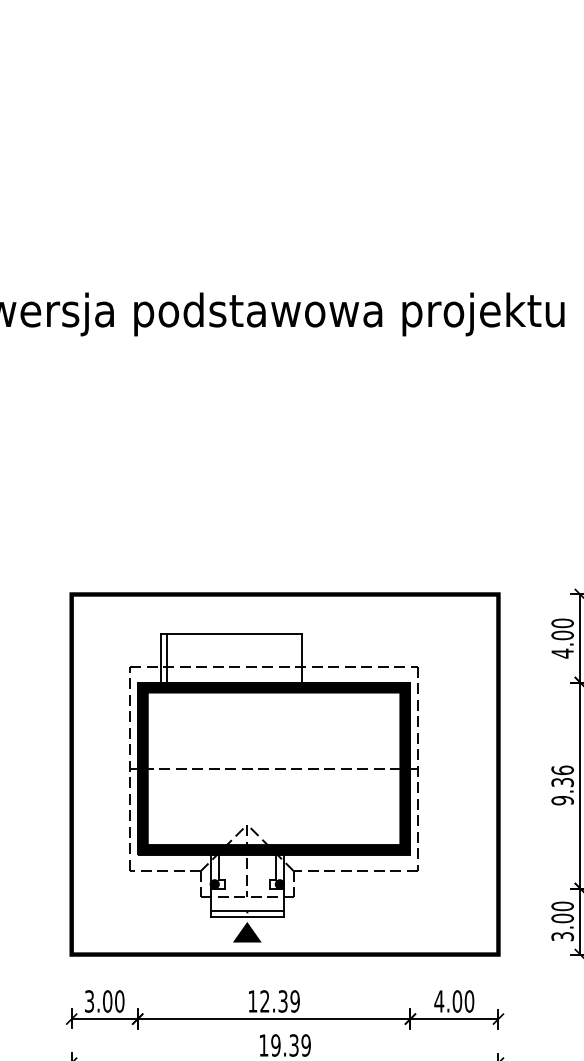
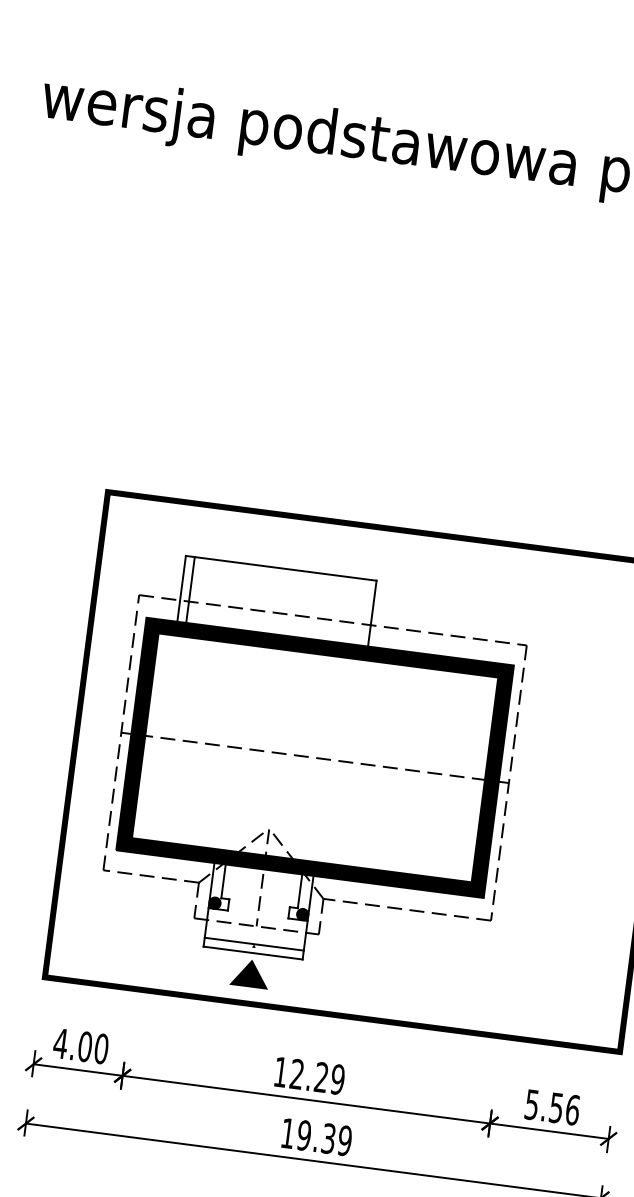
part: (273, 787) -> (311, 782), moved
text: (89, 1001) -> (60, 1043), 3.00 -> 4.00
text: (282, 1001) -> (320, 1077), 12.39 -> 12.29
text: (454, 1001) -> (552, 1107), 4.00 -> 5.56

